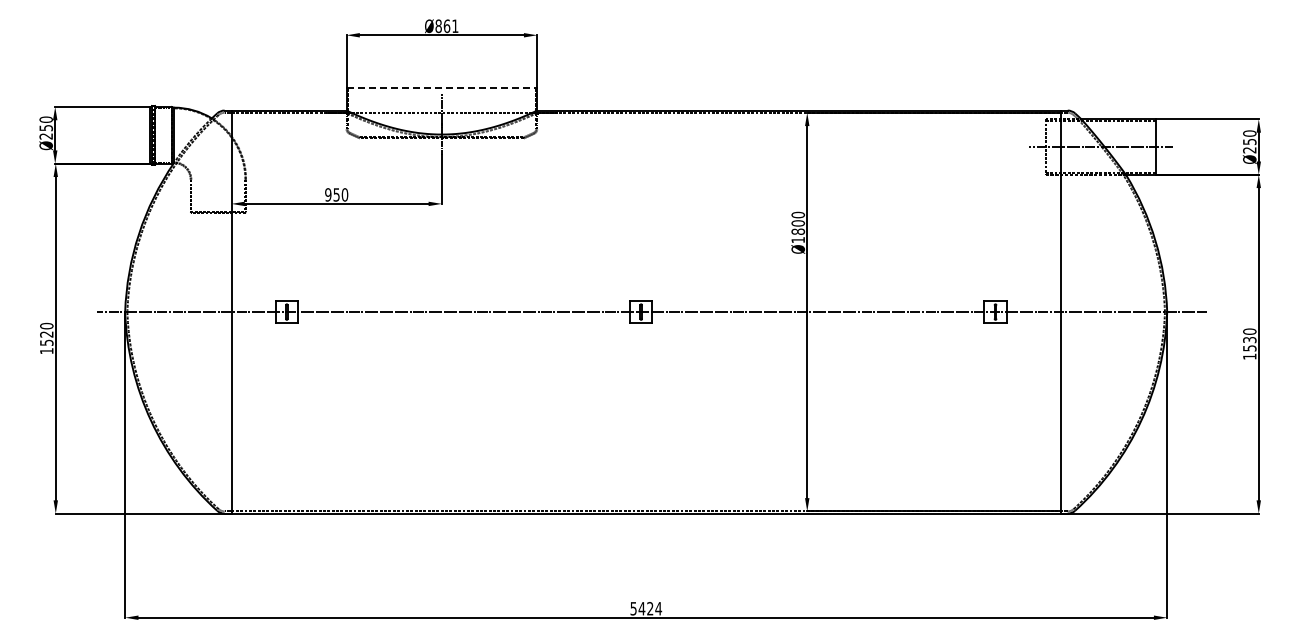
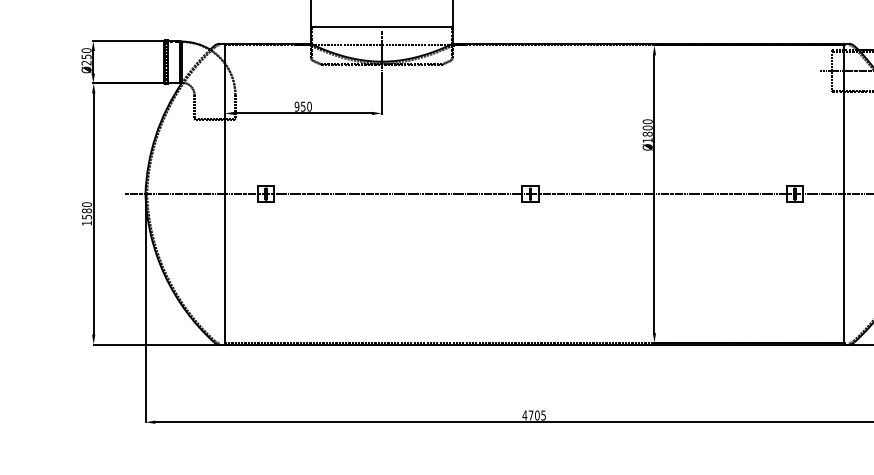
line: (442, 88) -> (382, 27), dashed -> solid
text: (46, 334) -> (86, 210), 1520 -> 1580
text: (646, 608) -> (534, 415), 5424 -> 4705

